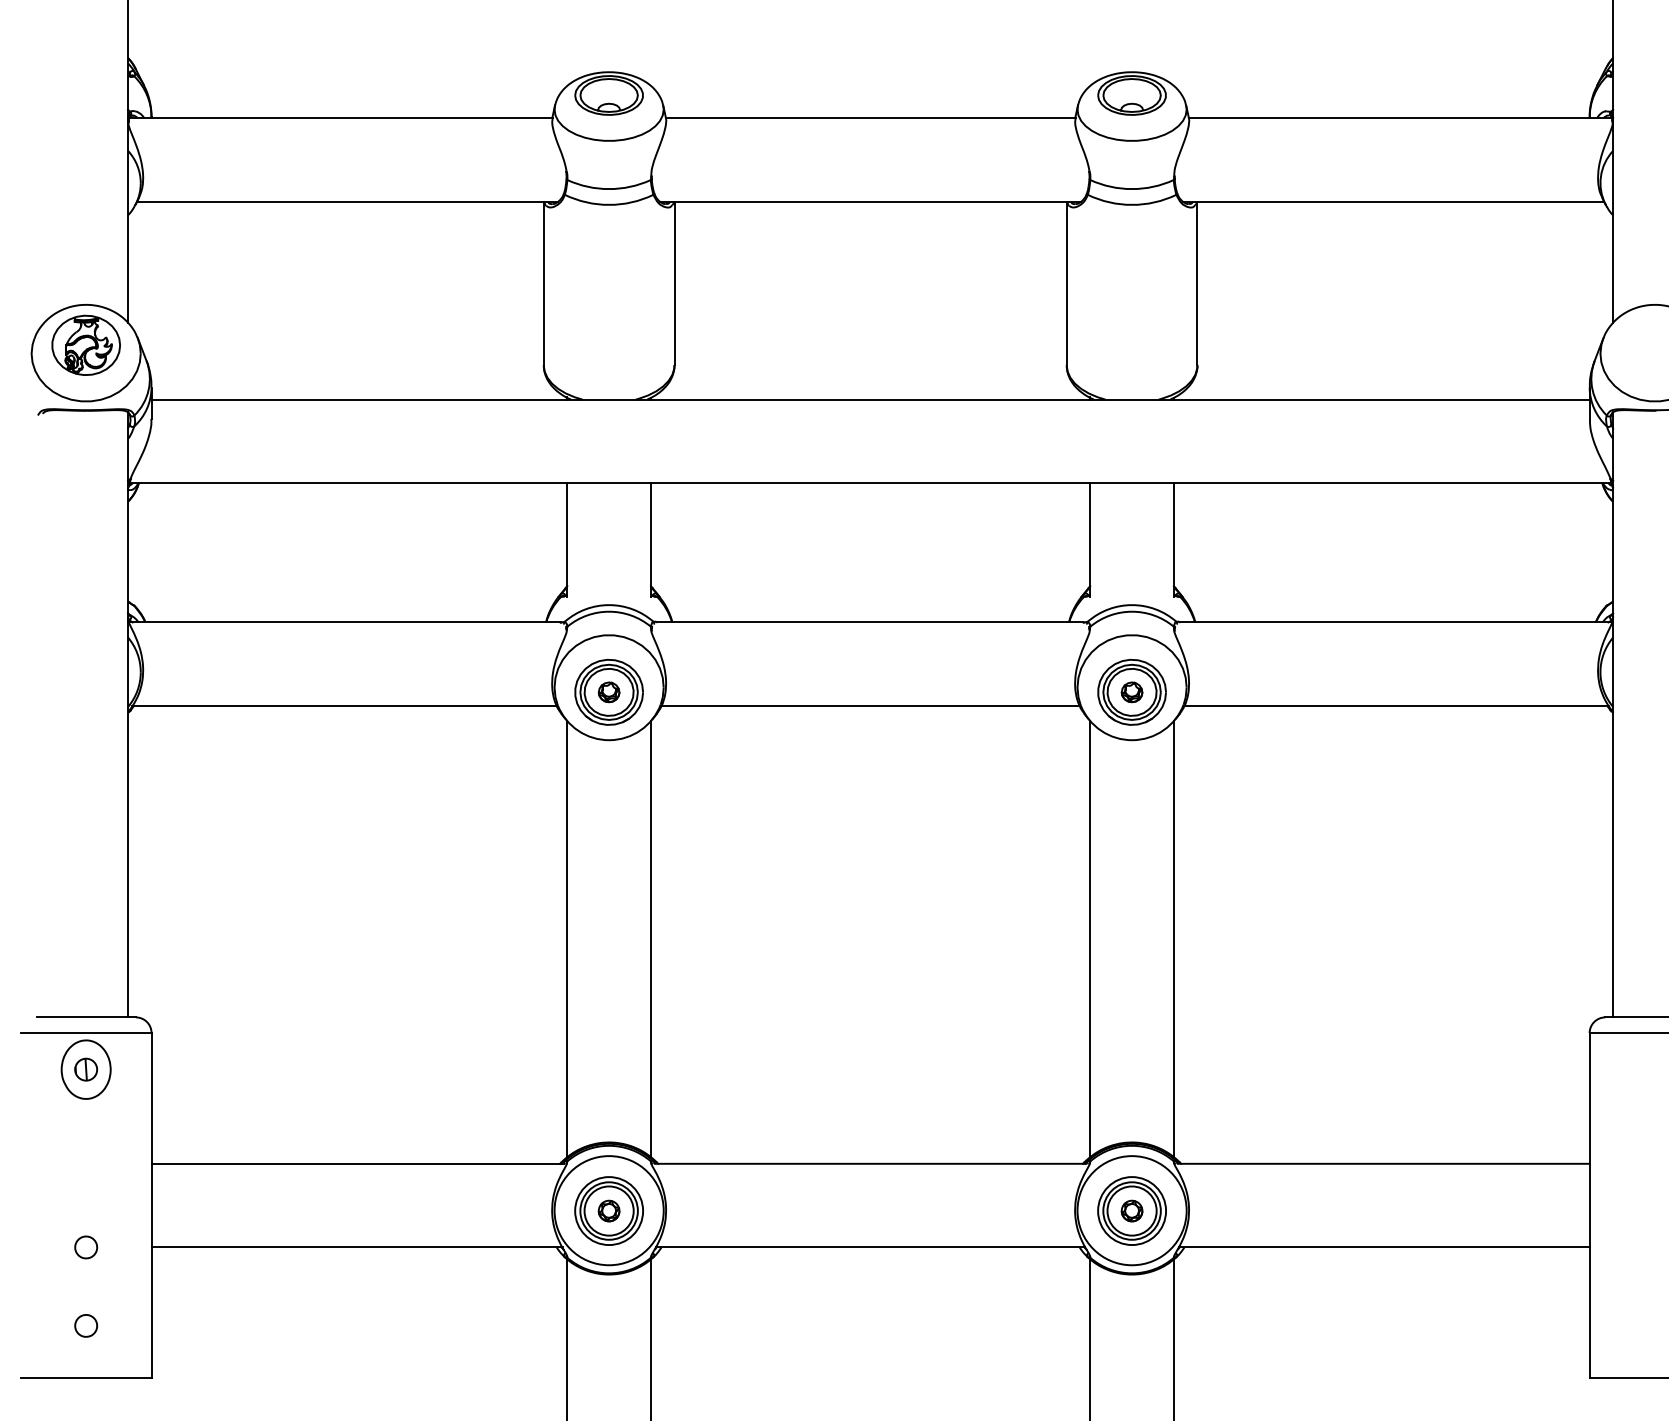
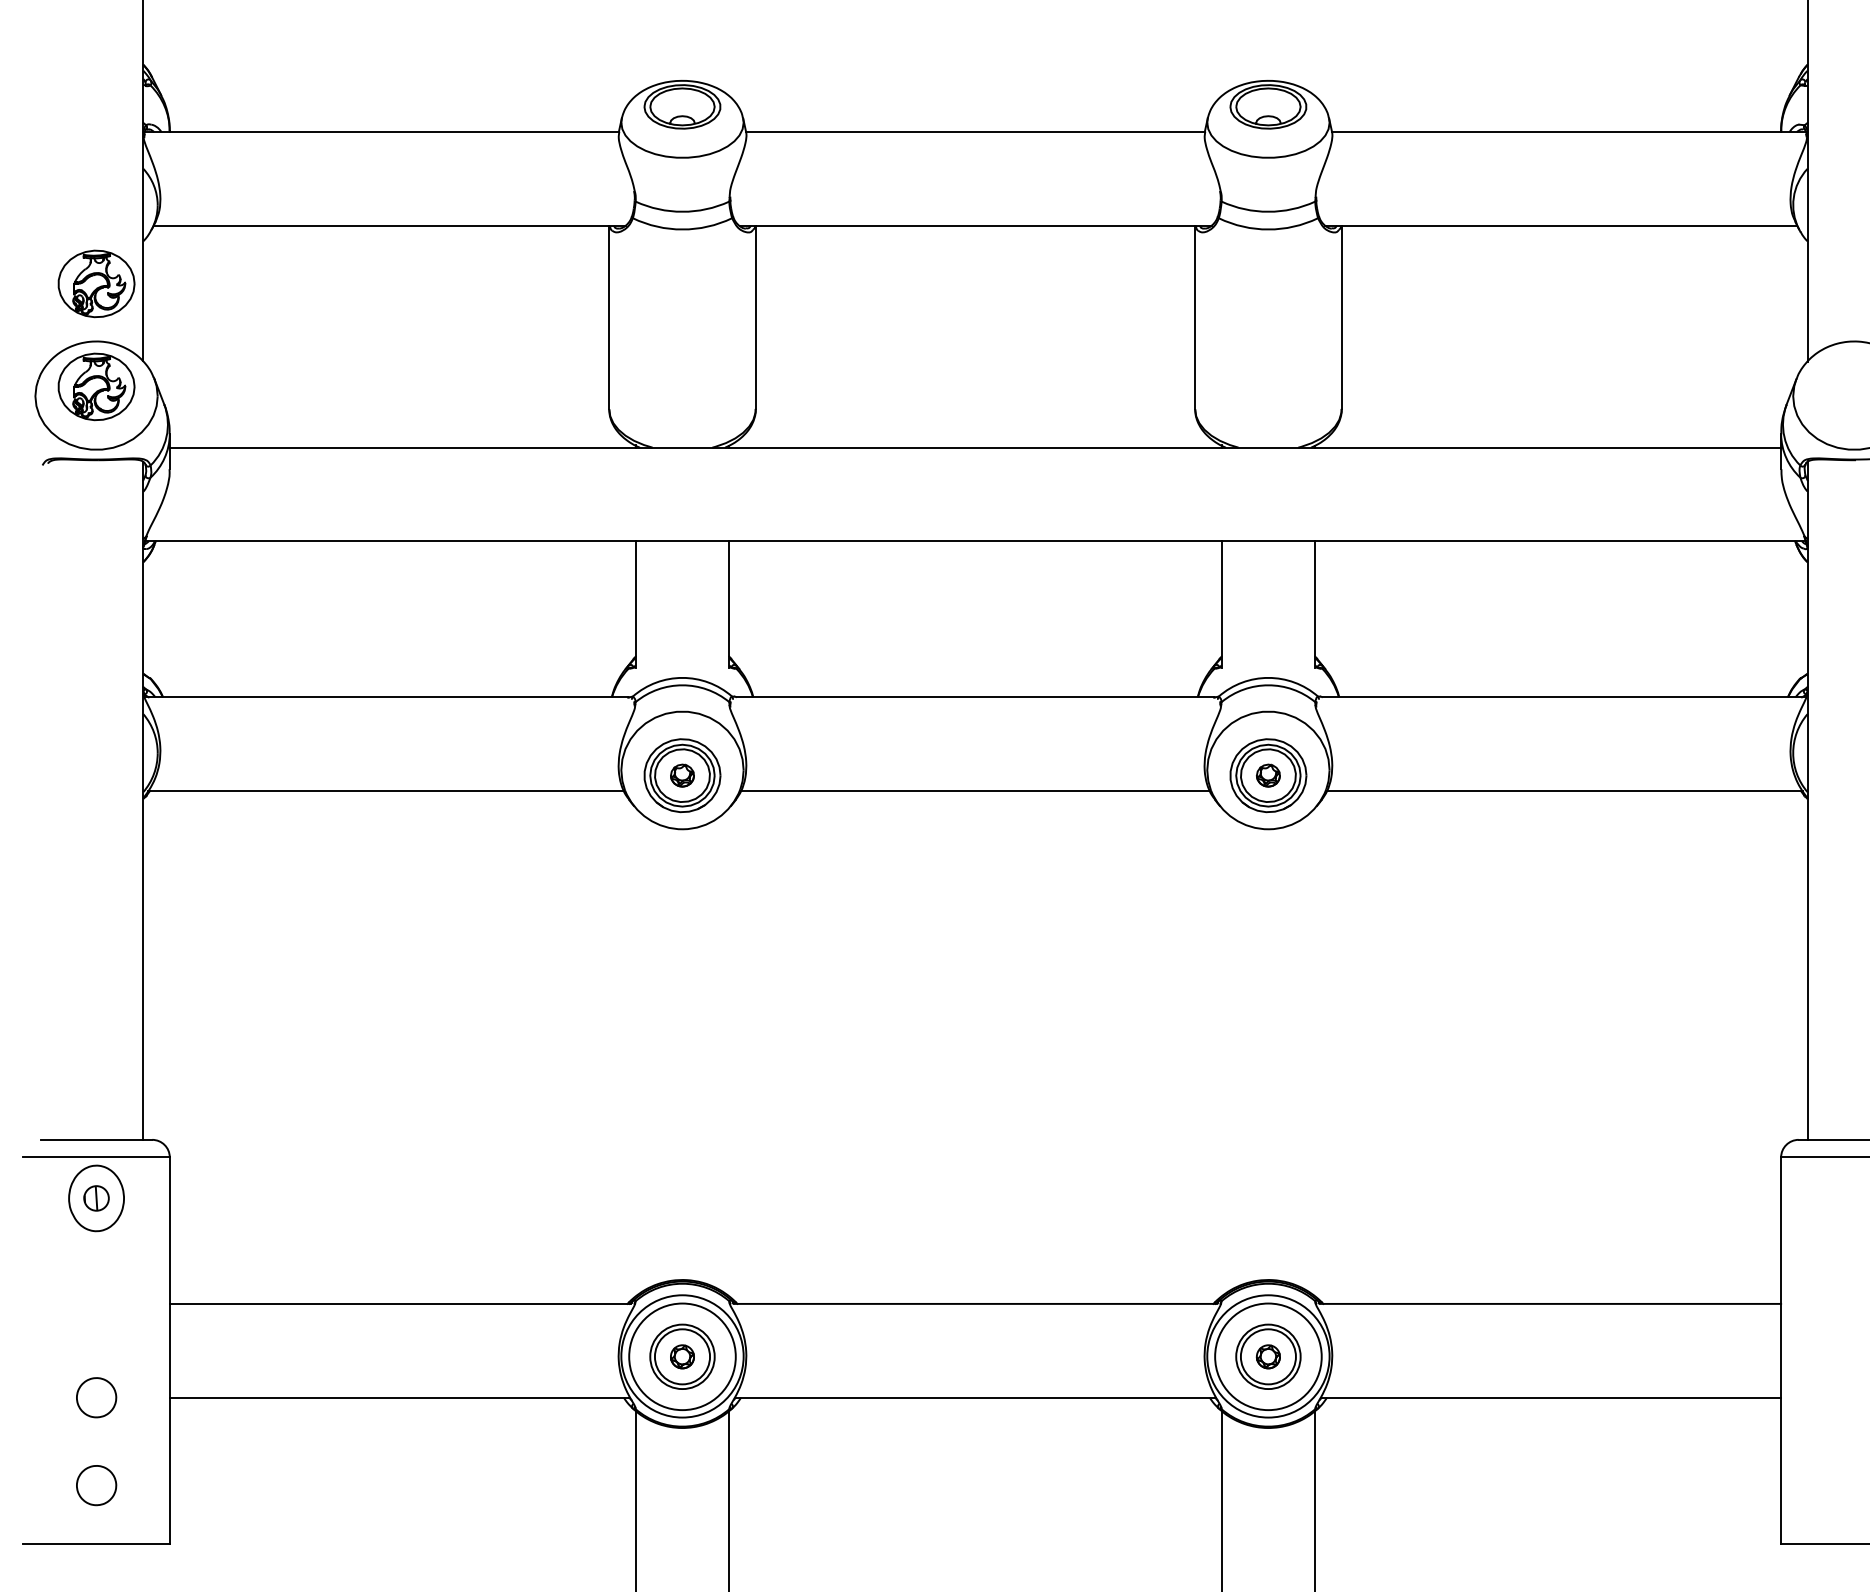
part: (86, 253) -> (96, 283), added
line: (567, 939) -> (635, 1052), removed
line: (651, 939) -> (729, 1052), removed
line: (1090, 939) -> (1221, 1052), removed
line: (1174, 939) -> (1315, 1052), removed
circle: (609, 1210) -> (682, 1356), size x1.4
circle: (1132, 1210) -> (1268, 1356), size x1.4
part: (86, 1247) -> (96, 1397), size x1.6
part: (86, 1325) -> (96, 1485), size x1.6

